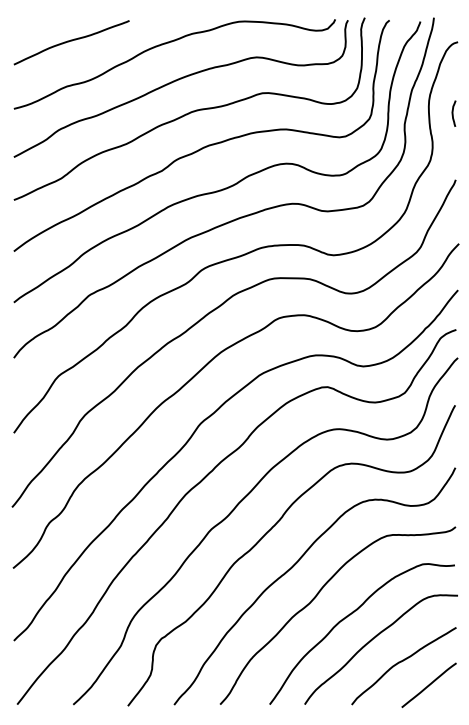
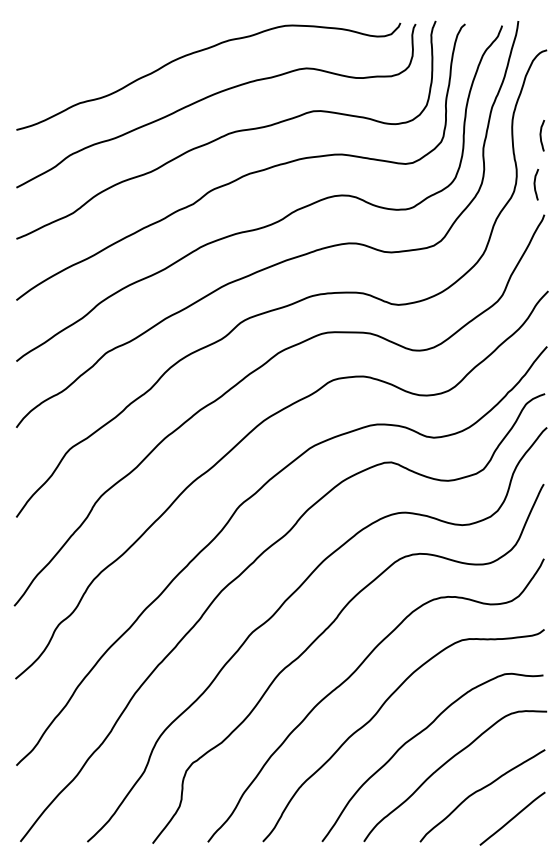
curve: (71, 41) -> (85, 49), removed
curve: (448, 154) -> (535, 184), added

